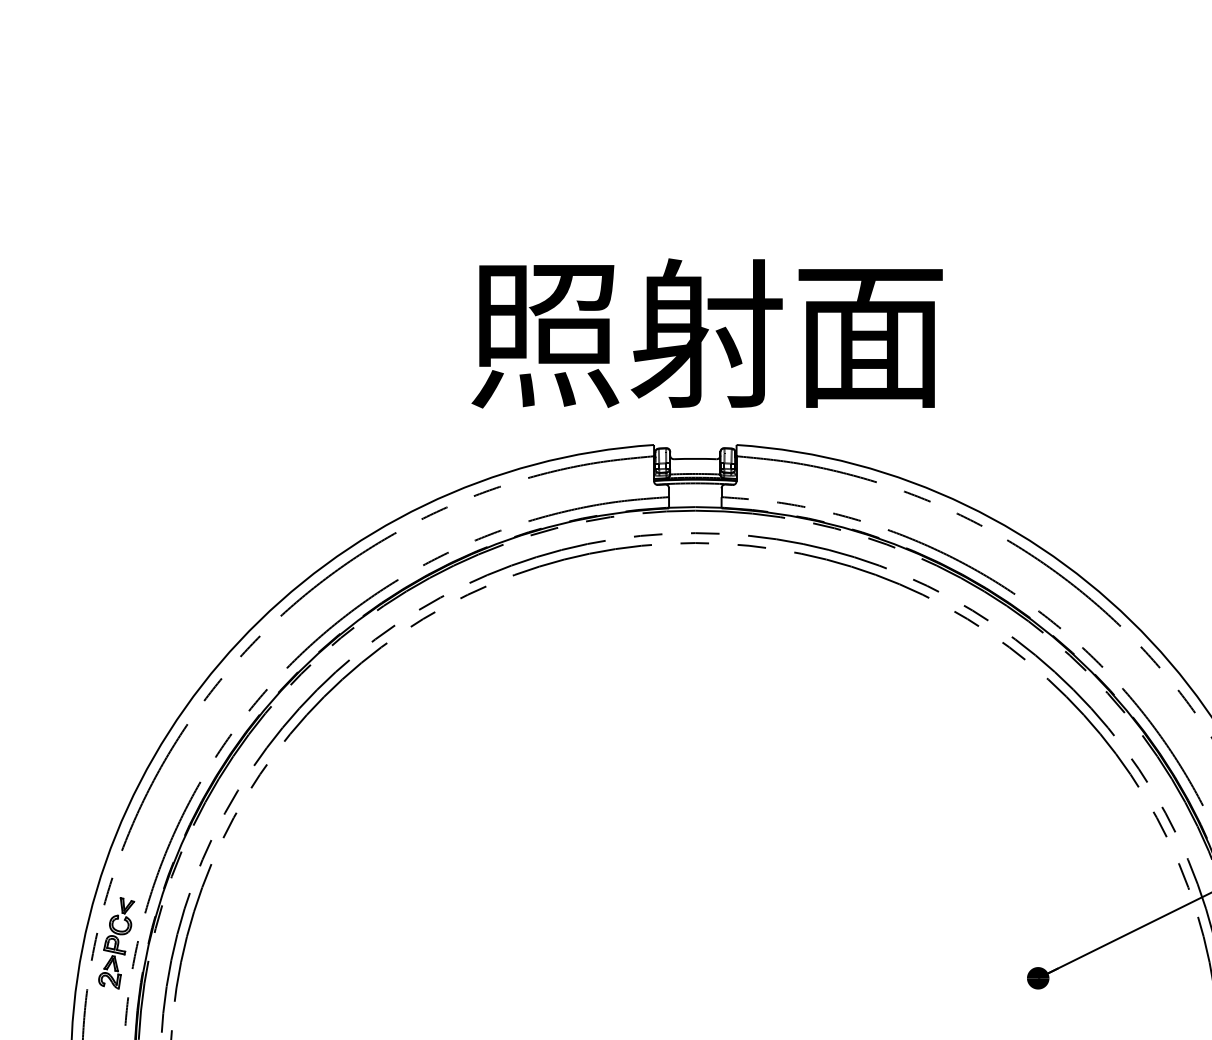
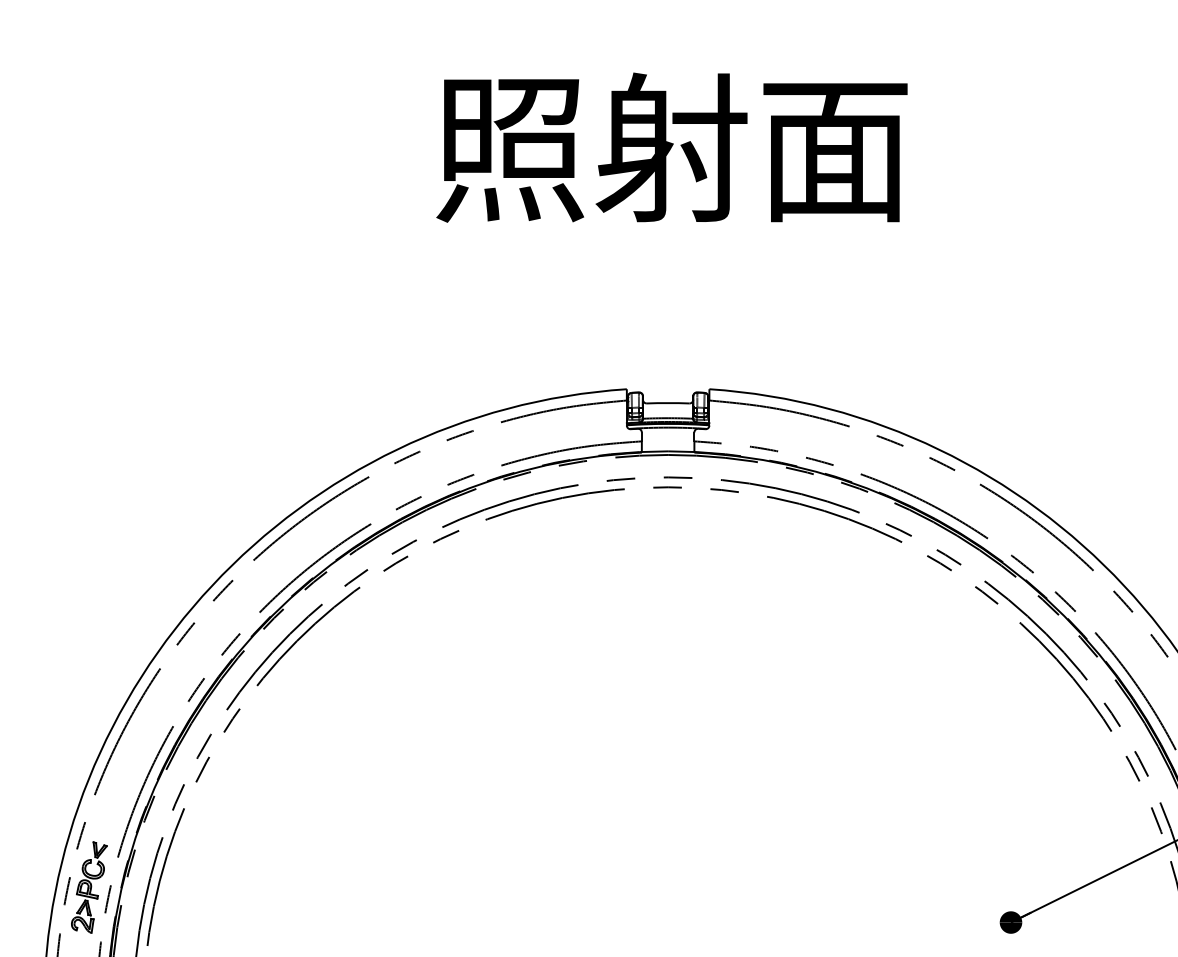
text: (706, 333) -> (671, 147), moved

